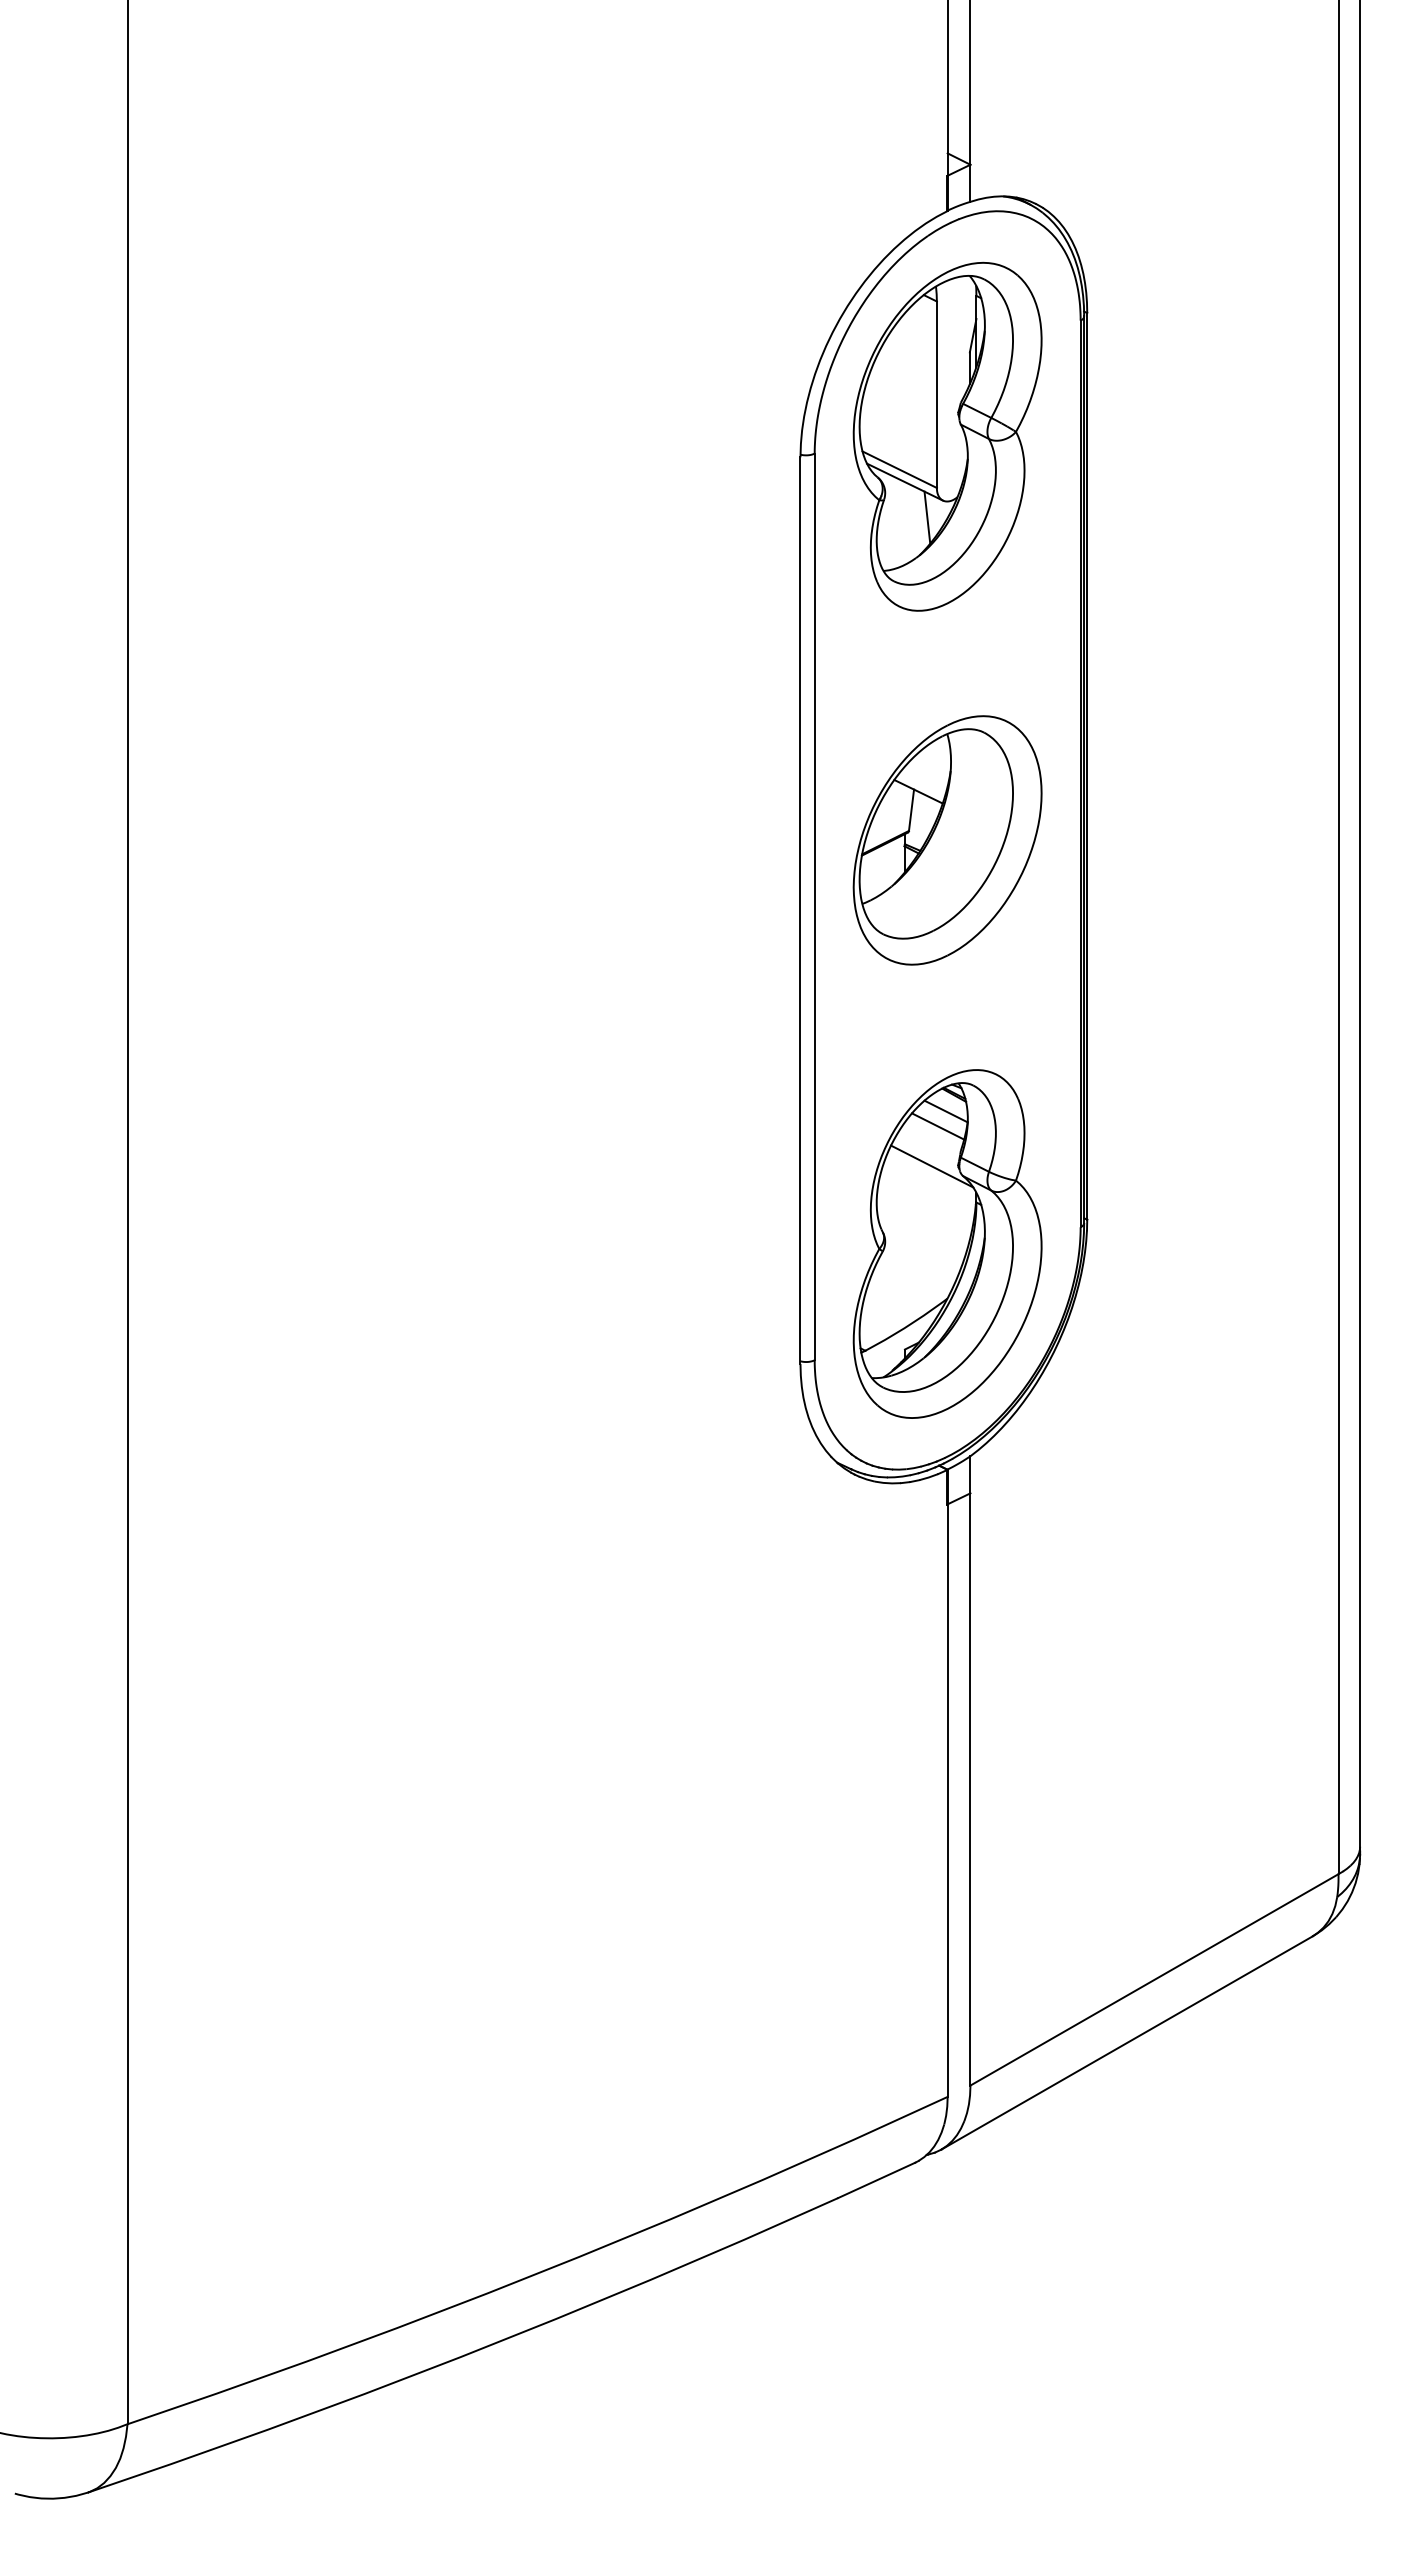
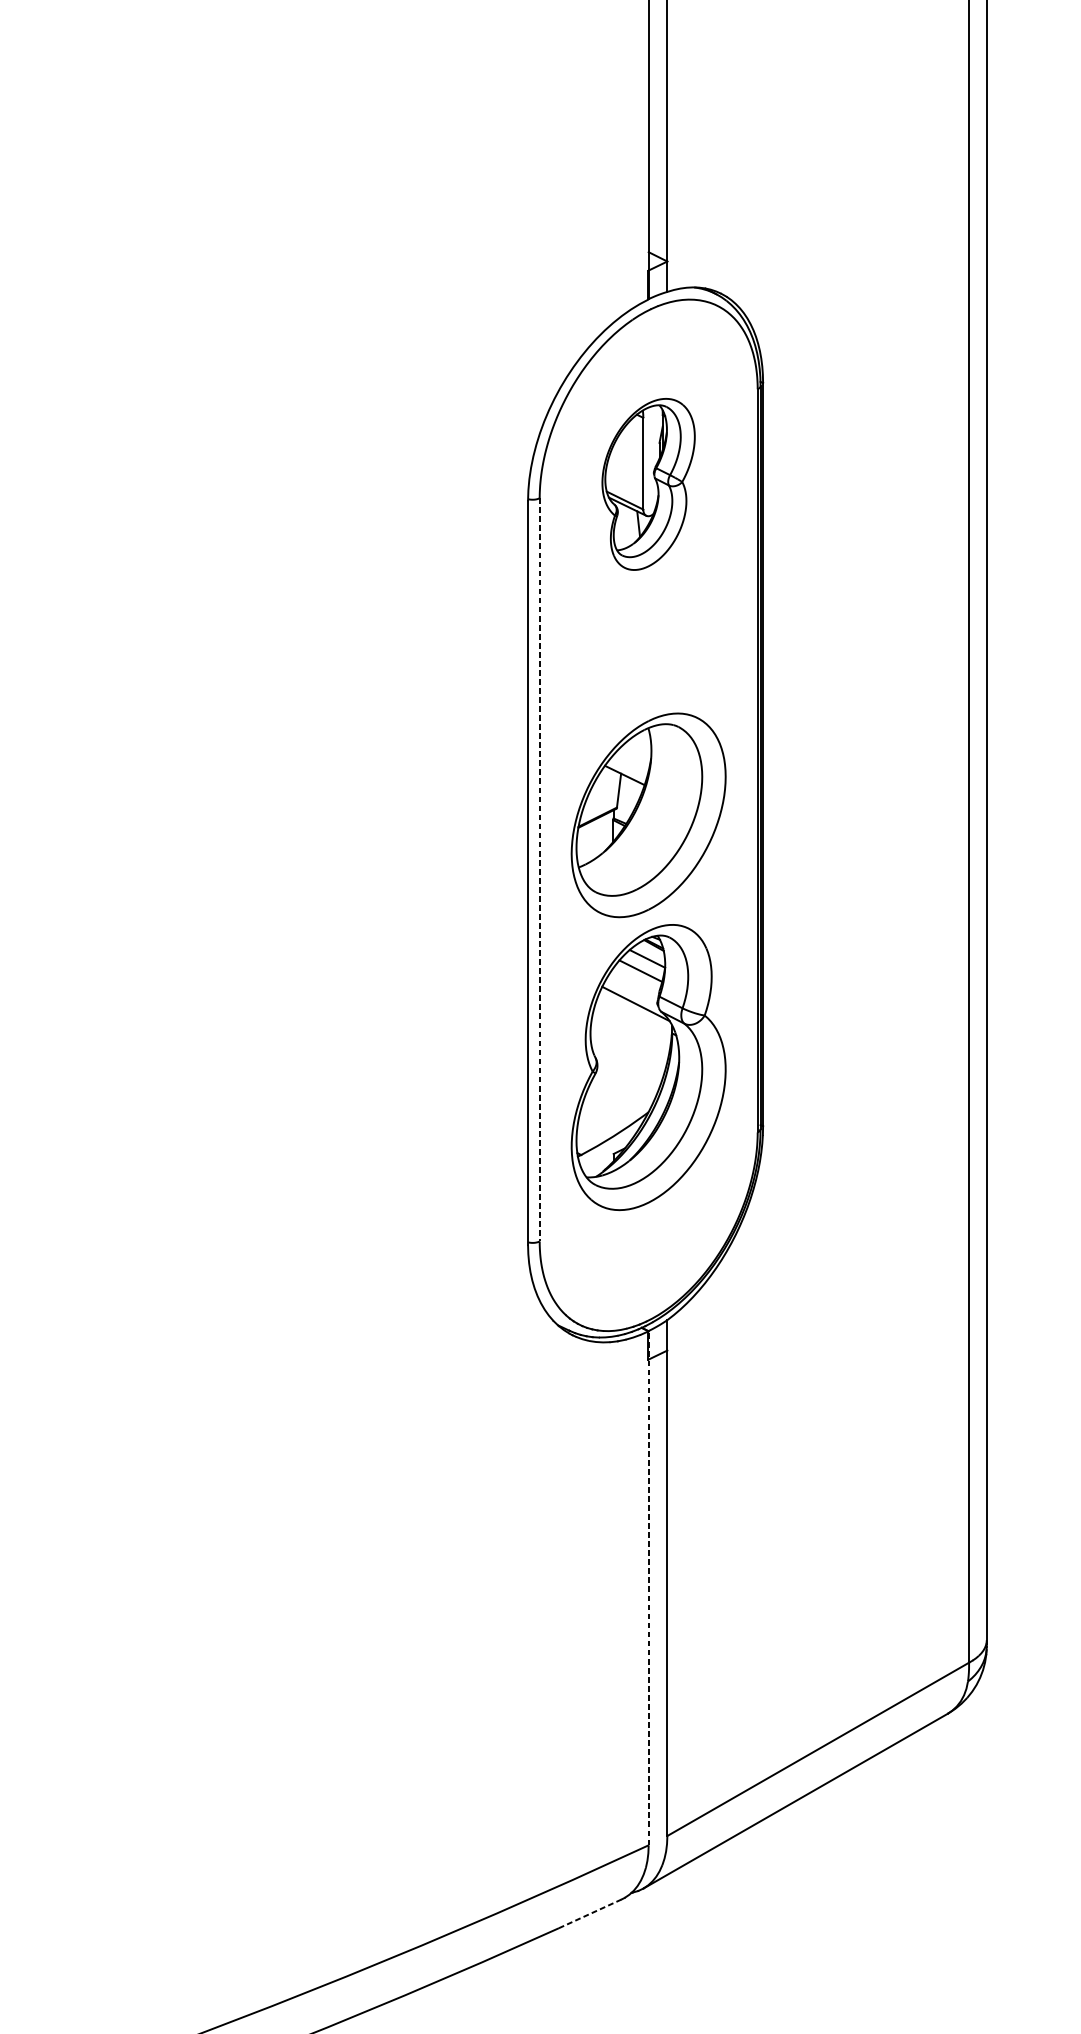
part: (947, 436) -> (648, 484), size x0.6
line: (814, 907) -> (539, 870), solid -> dashed
part: (947, 1243) -> (648, 1067), moved
line: (947, 1783) -> (648, 1588), solid -> dashed
line: (877, 2180) -> (591, 1913), solid -> dashed

